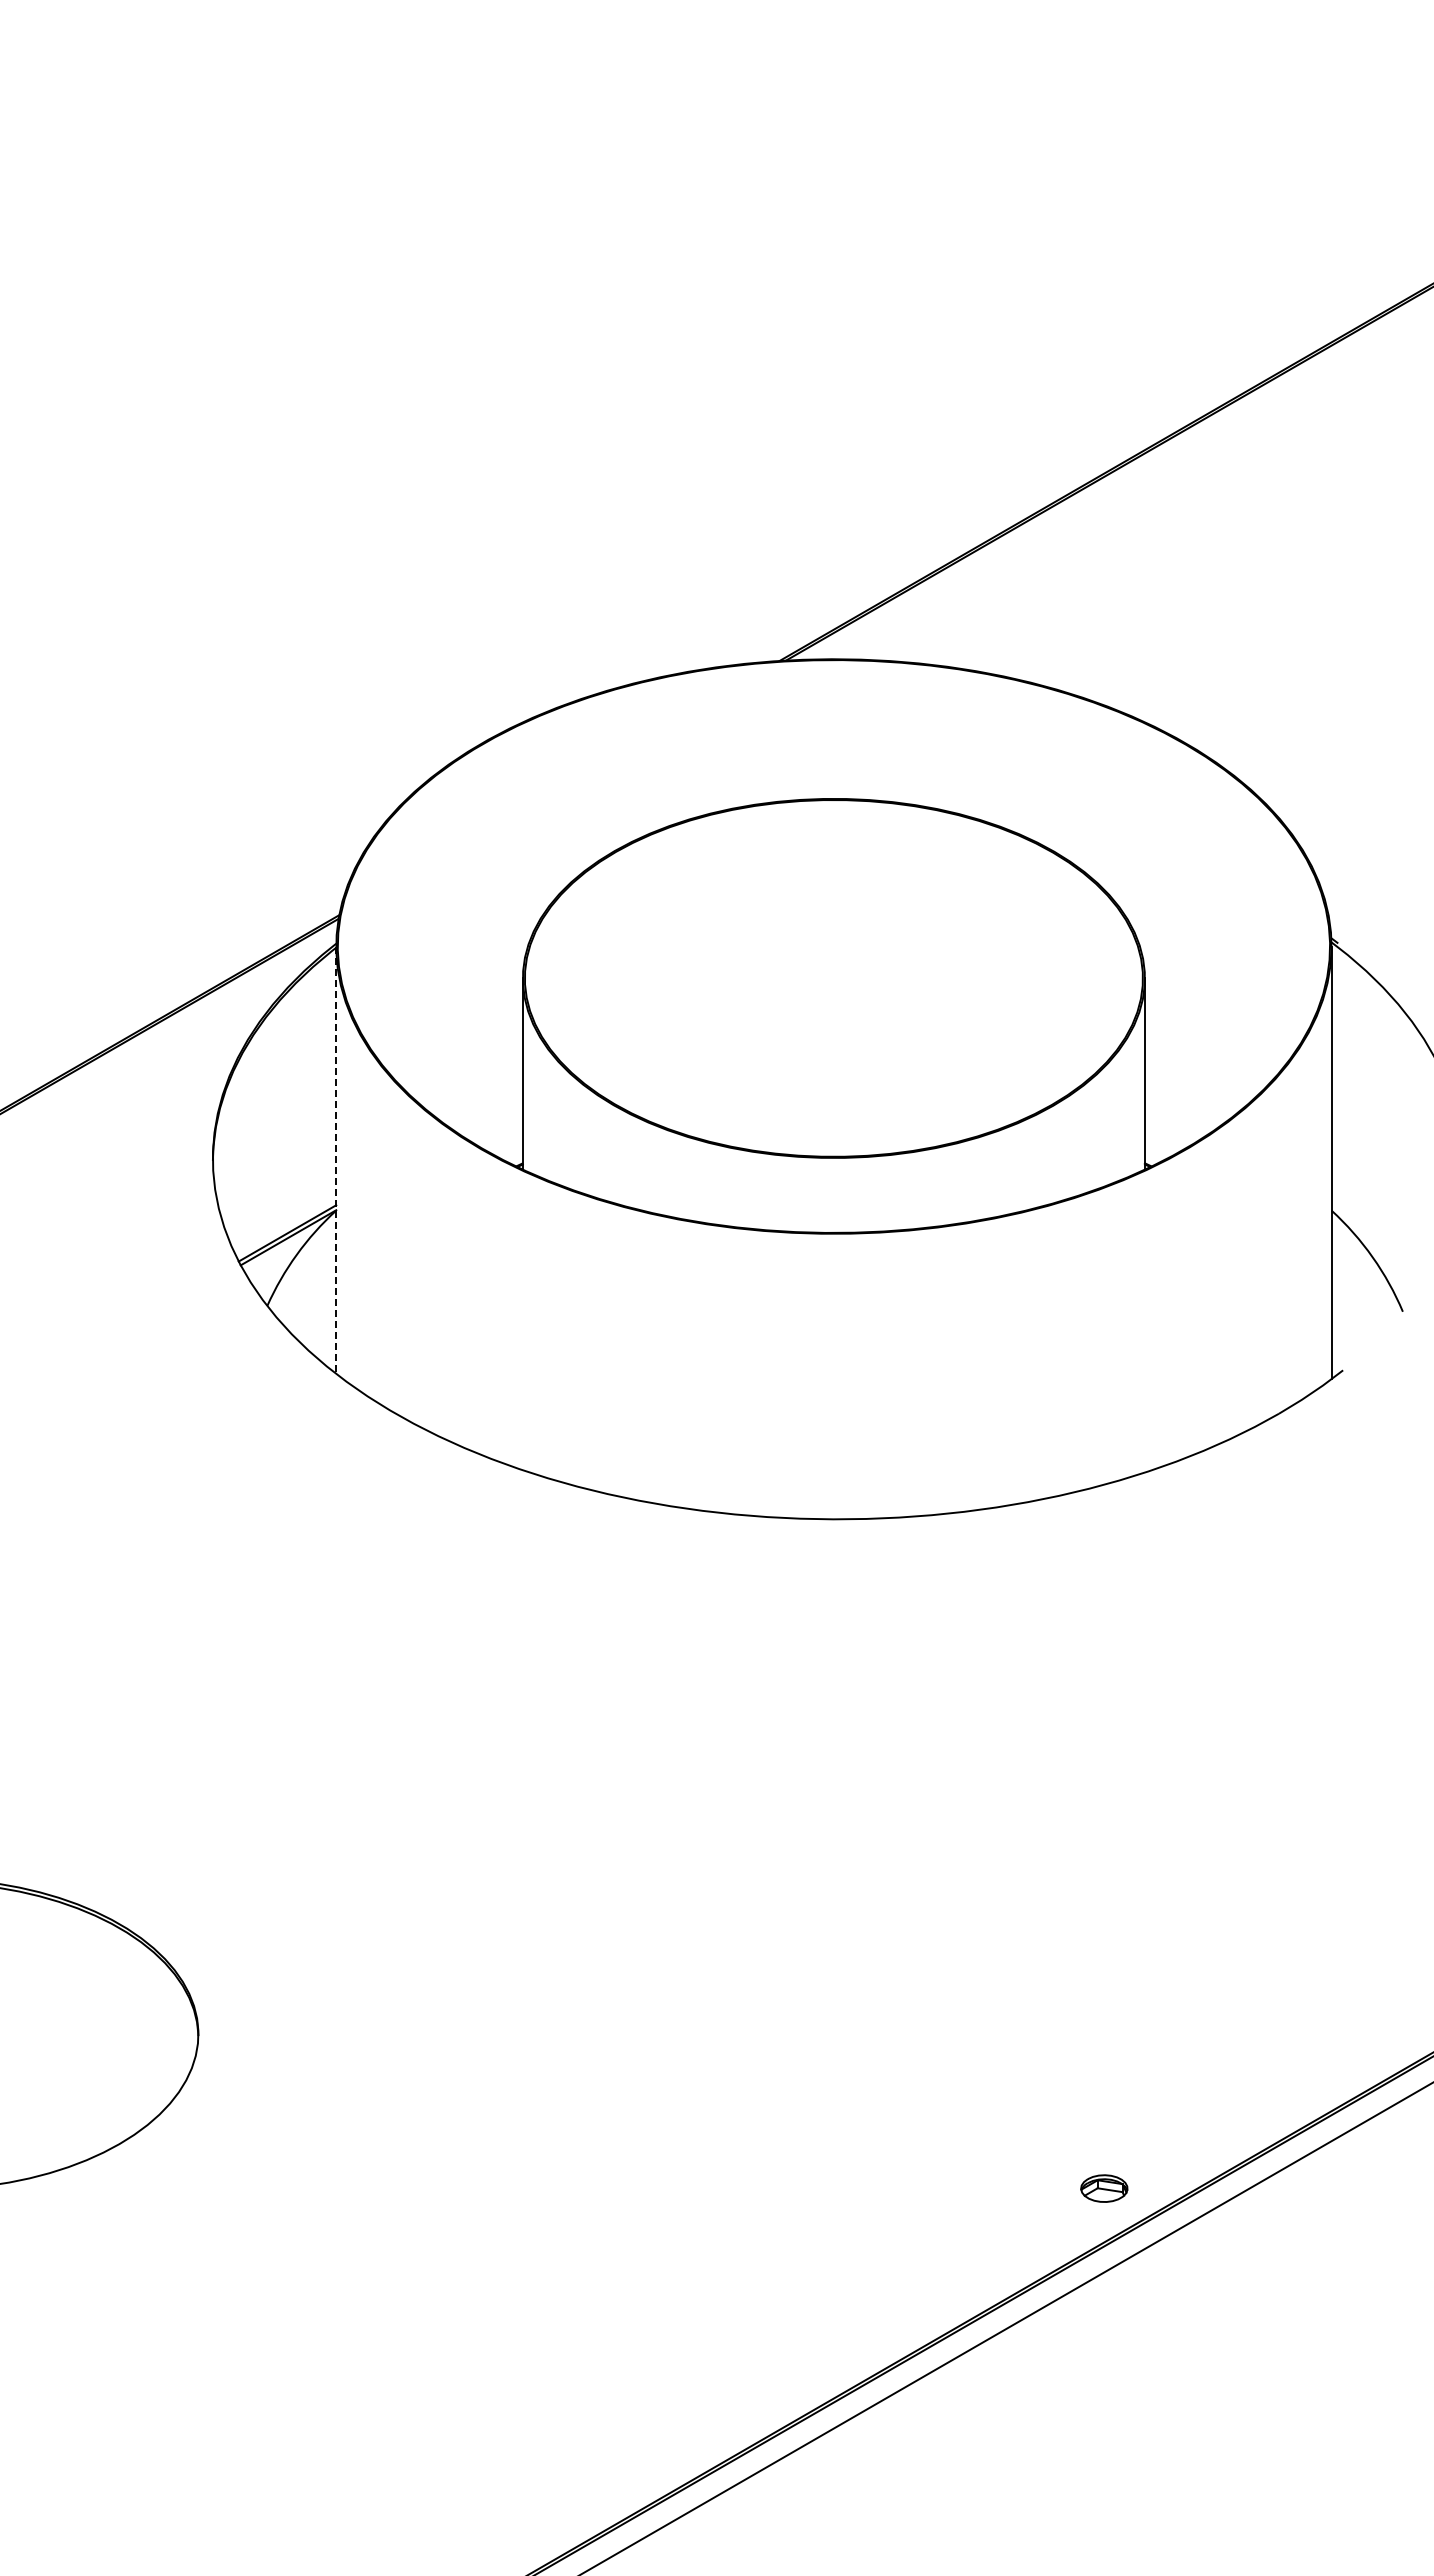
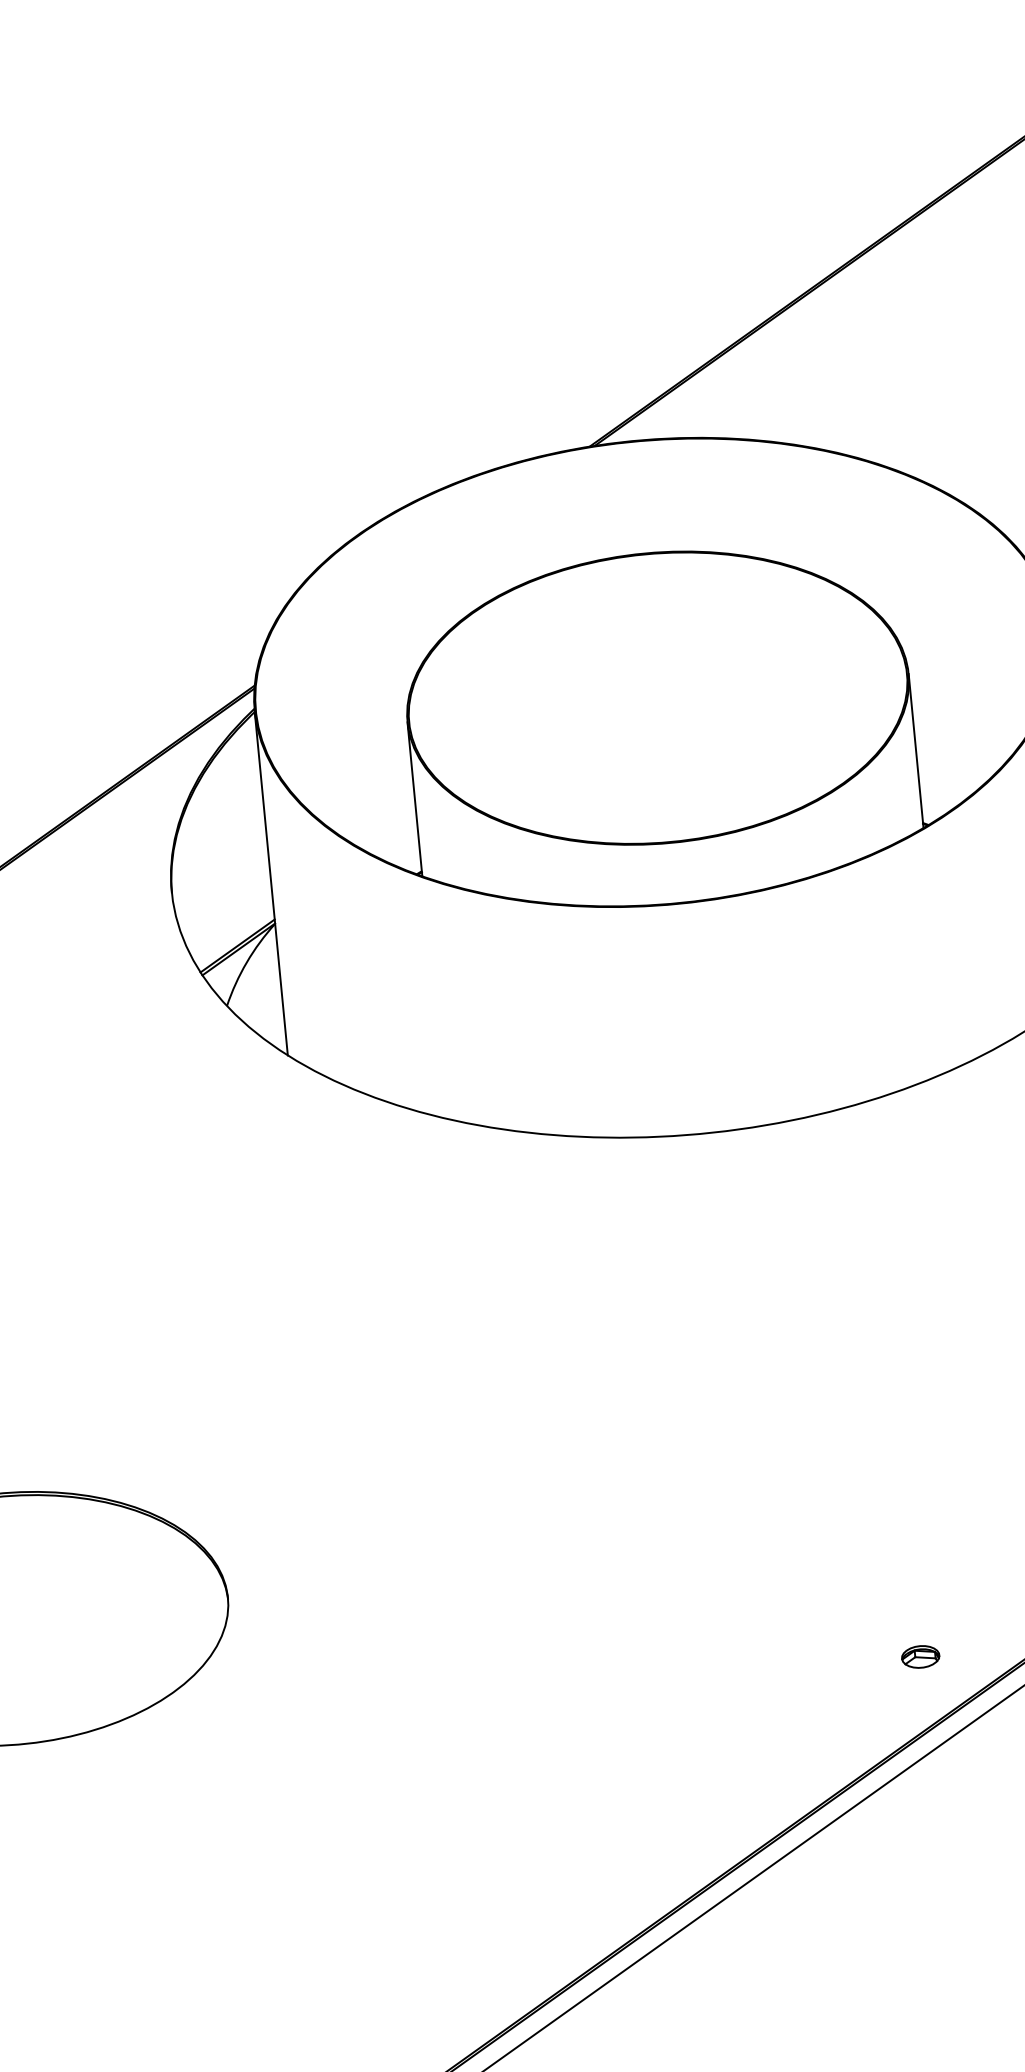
line: (336, 1160) -> (271, 883), dashed -> solid
part: (1104, 2188) -> (920, 1656), moved

